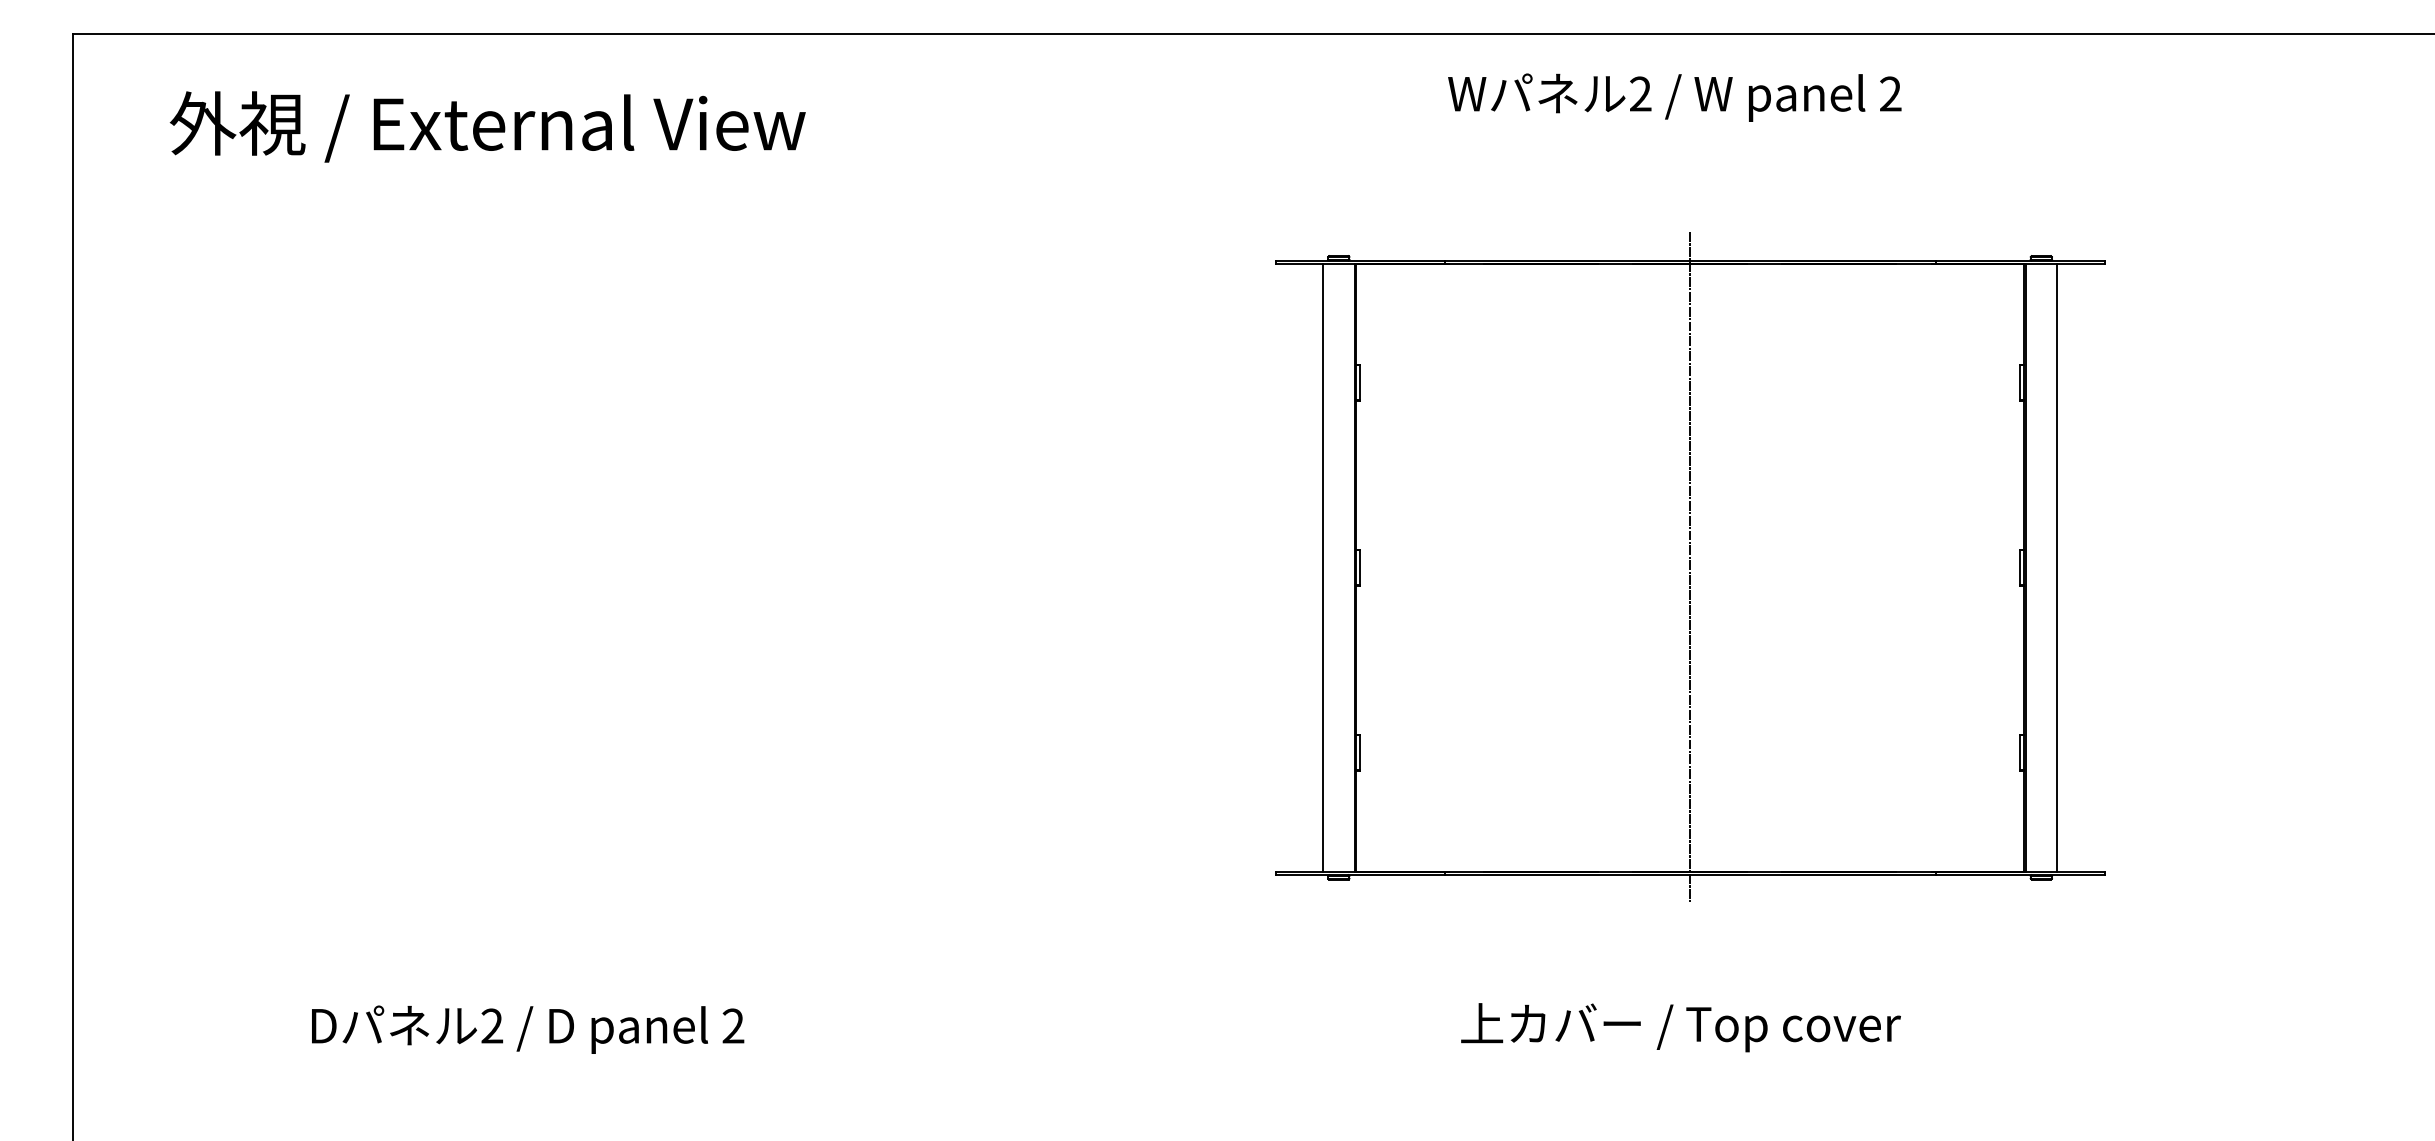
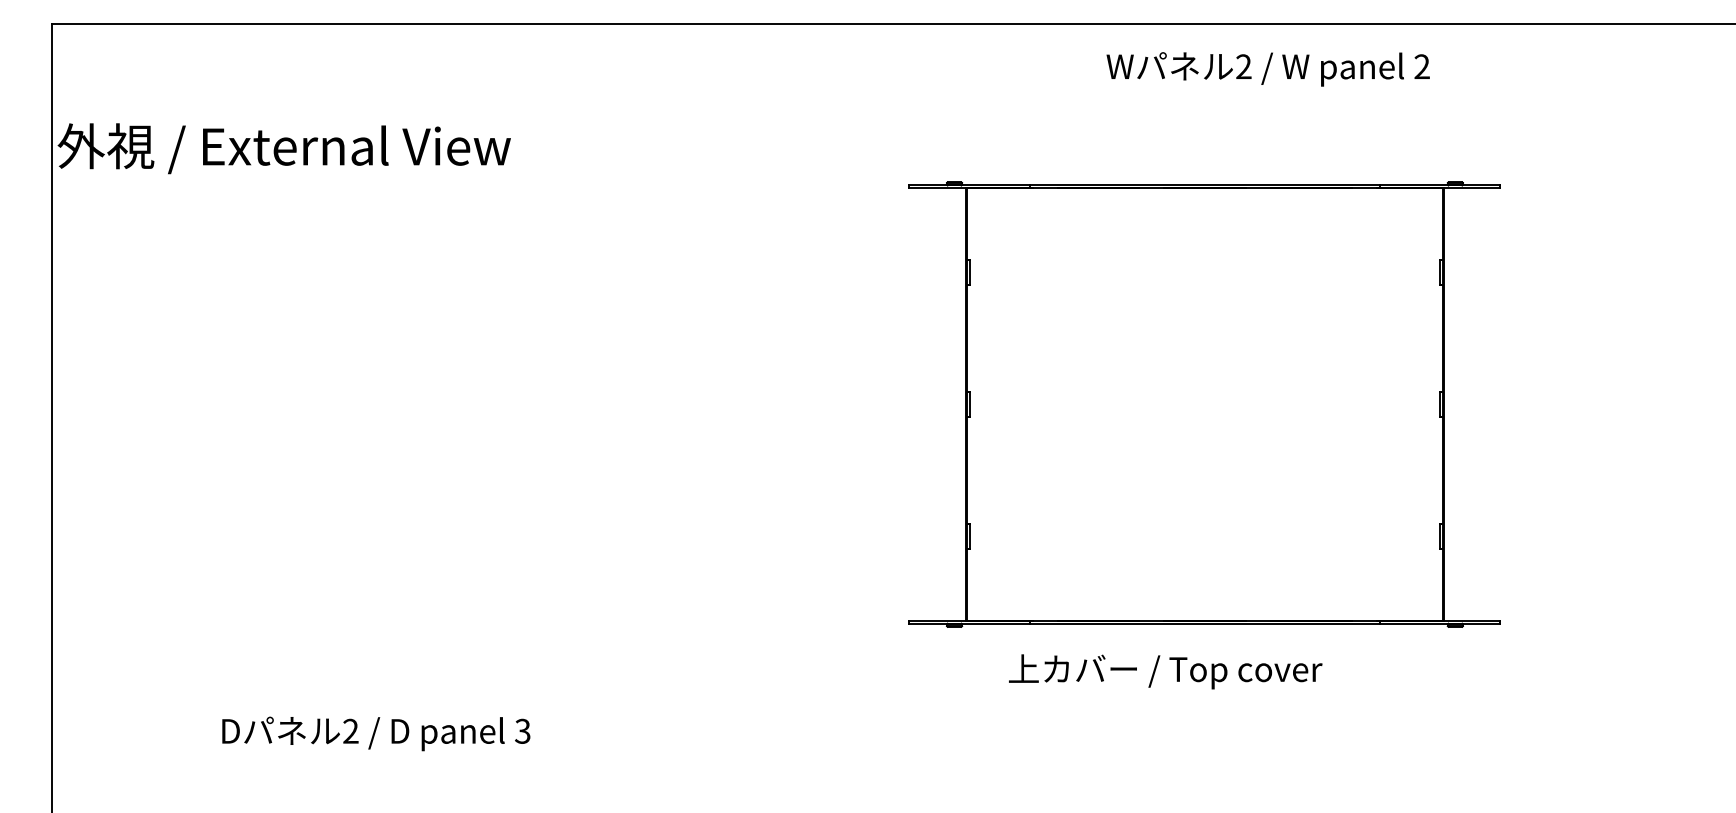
text: (1674, 97) -> (1267, 69), moved
text: (487, 126) -> (284, 148), moved
line: (1323, 567) -> (943, 404), removed
line: (1690, 567) -> (1205, 404), removed
line: (2057, 567) -> (1466, 404), removed
text: (733, 1026) -> (522, 731), 2 -> 3
text: (1680, 1027) -> (1165, 671), moved

